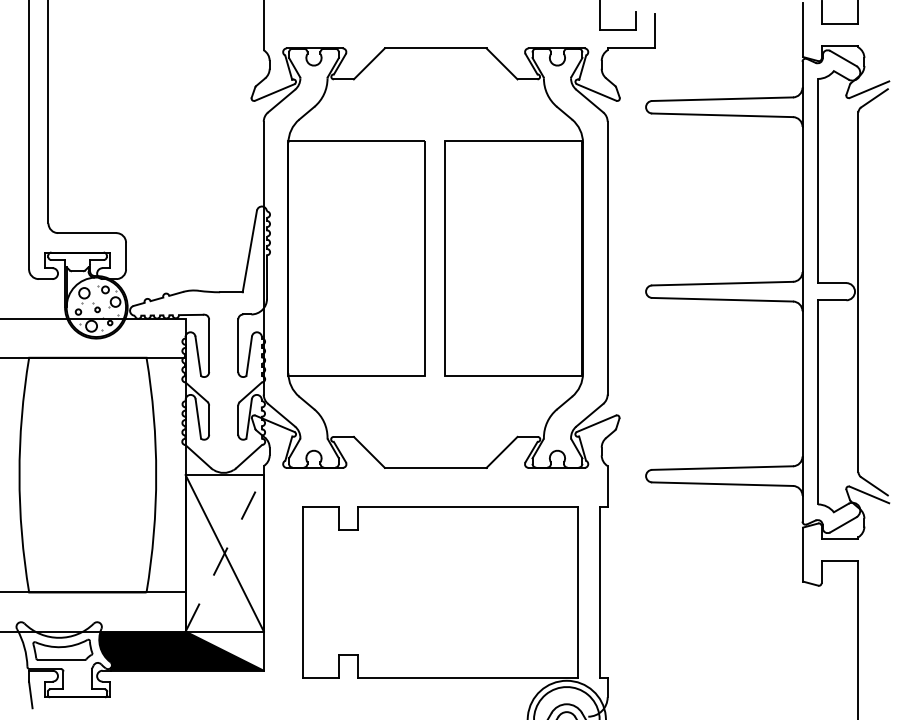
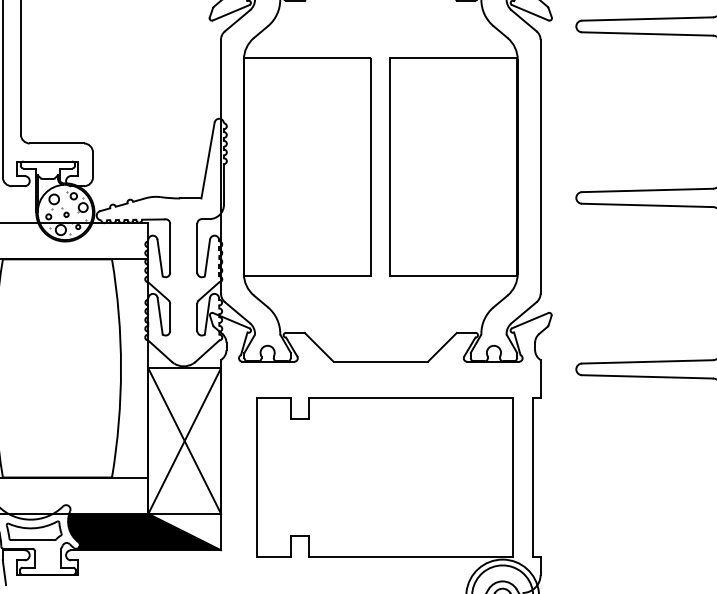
line: (224, 552) -> (184, 440), dashed -> solid

